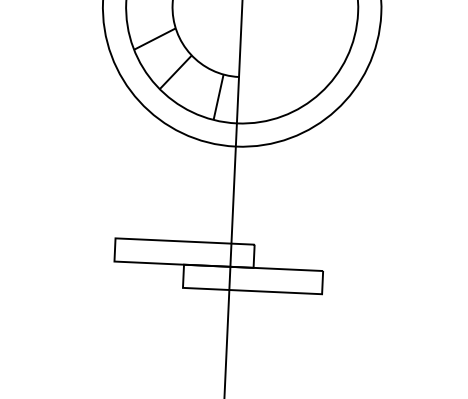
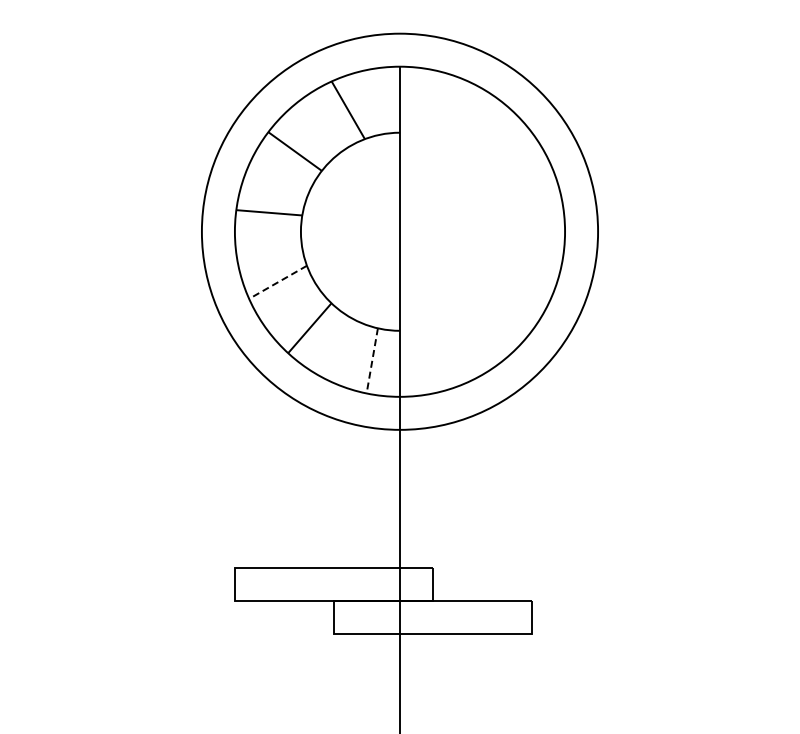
line: (154, 39) -> (277, 282), solid -> dashed
line: (218, 97) -> (372, 361), solid -> dashed

